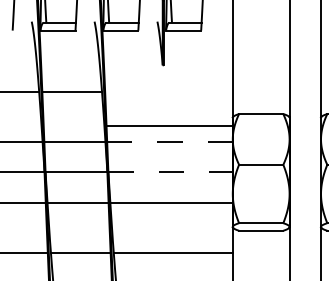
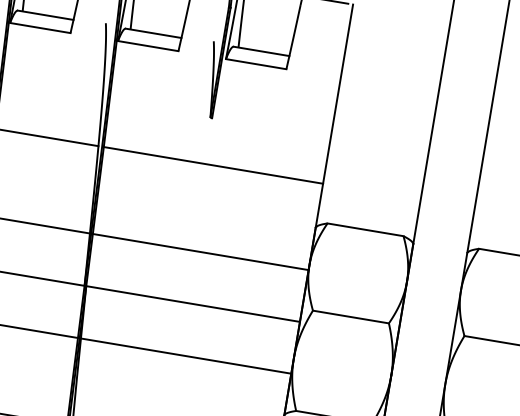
line: (168, 125) -> (212, 164), moved
line: (169, 142) -> (199, 252), dashed -> solid
line: (171, 172) -> (194, 304), dashed -> solid

